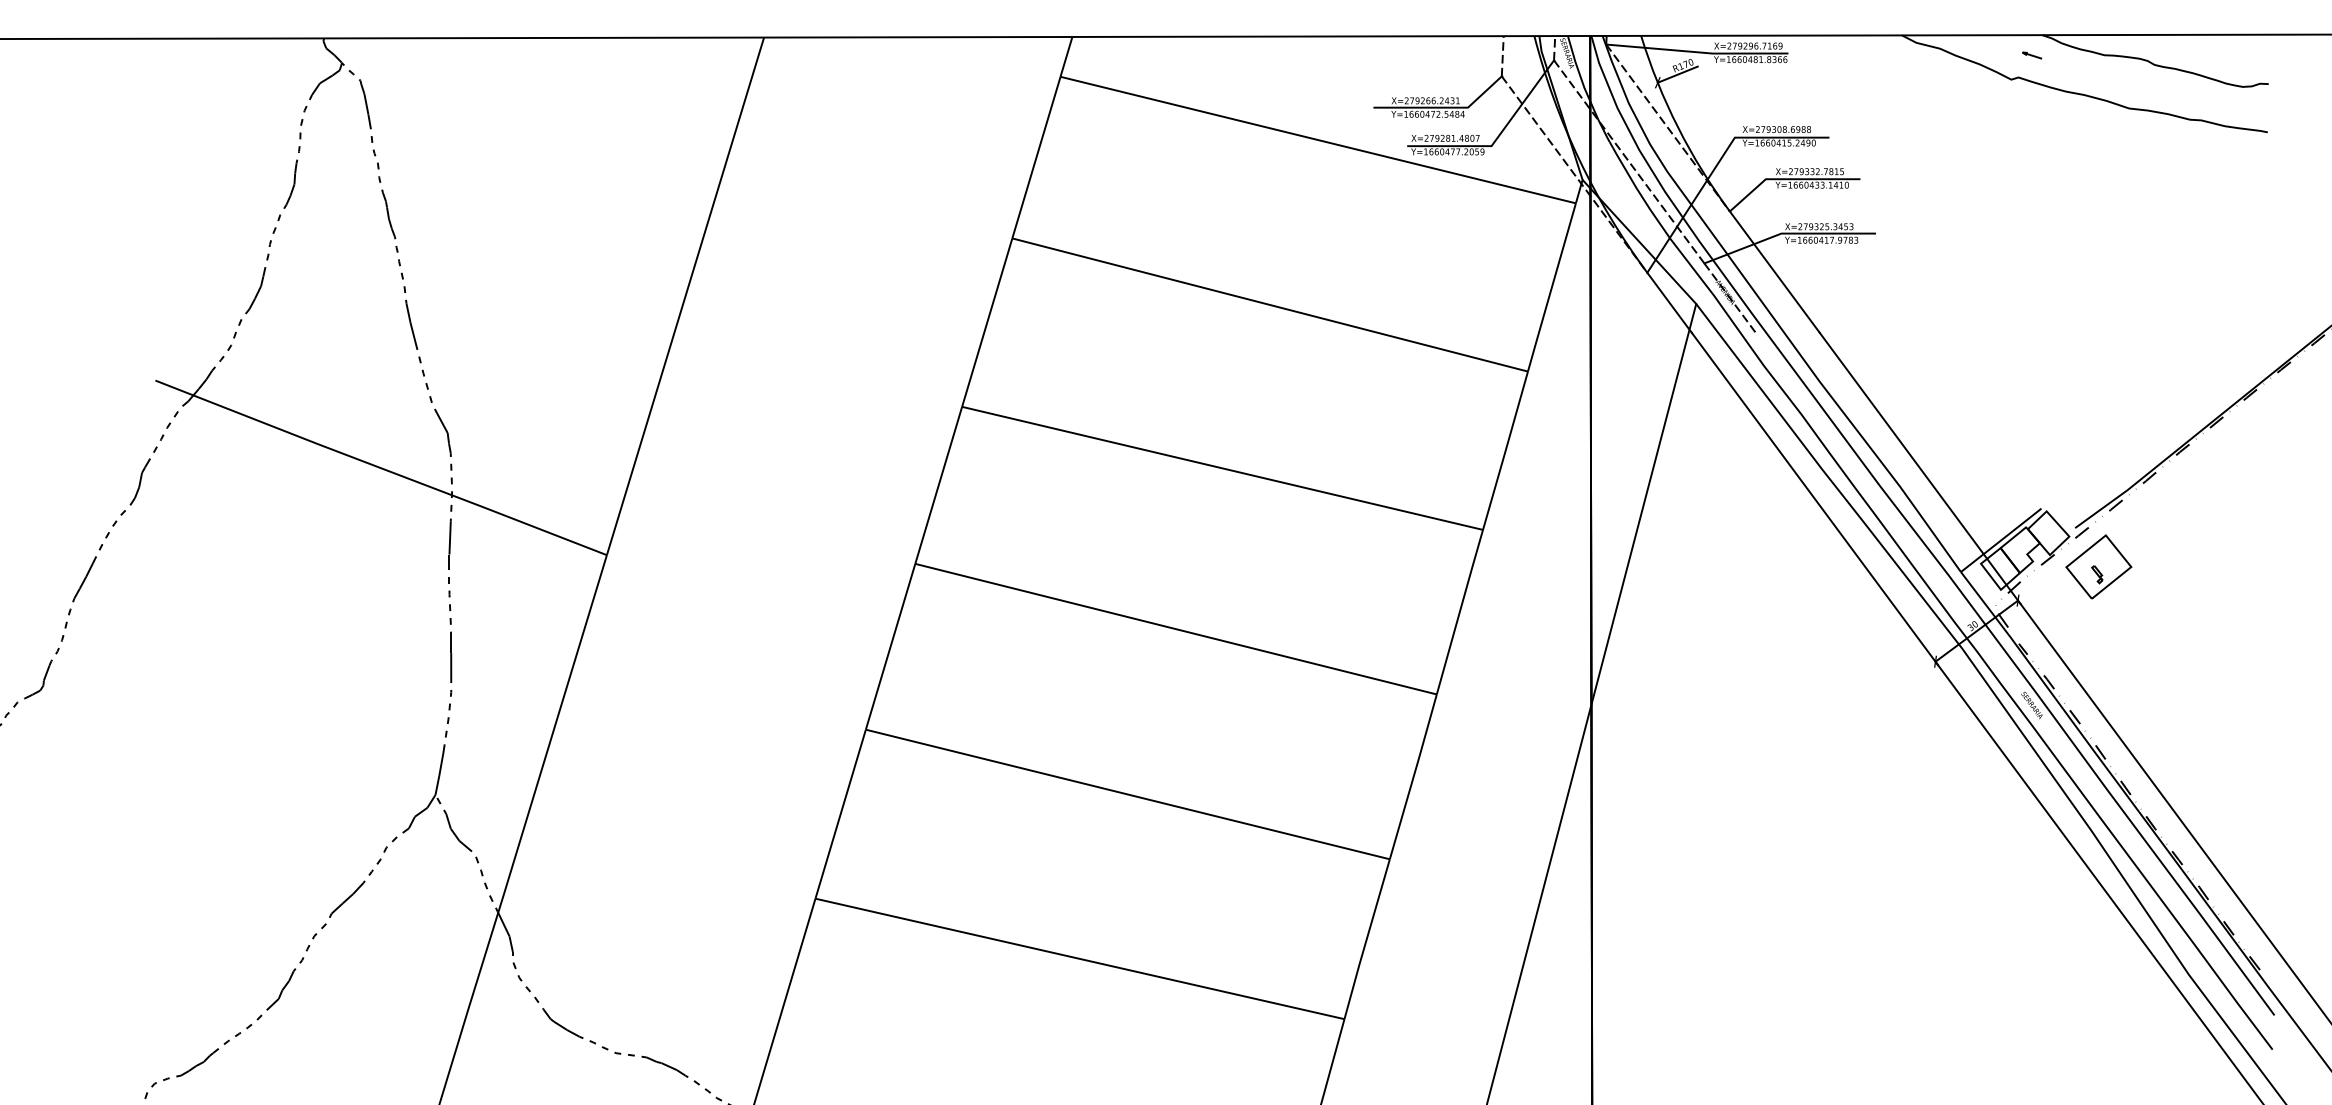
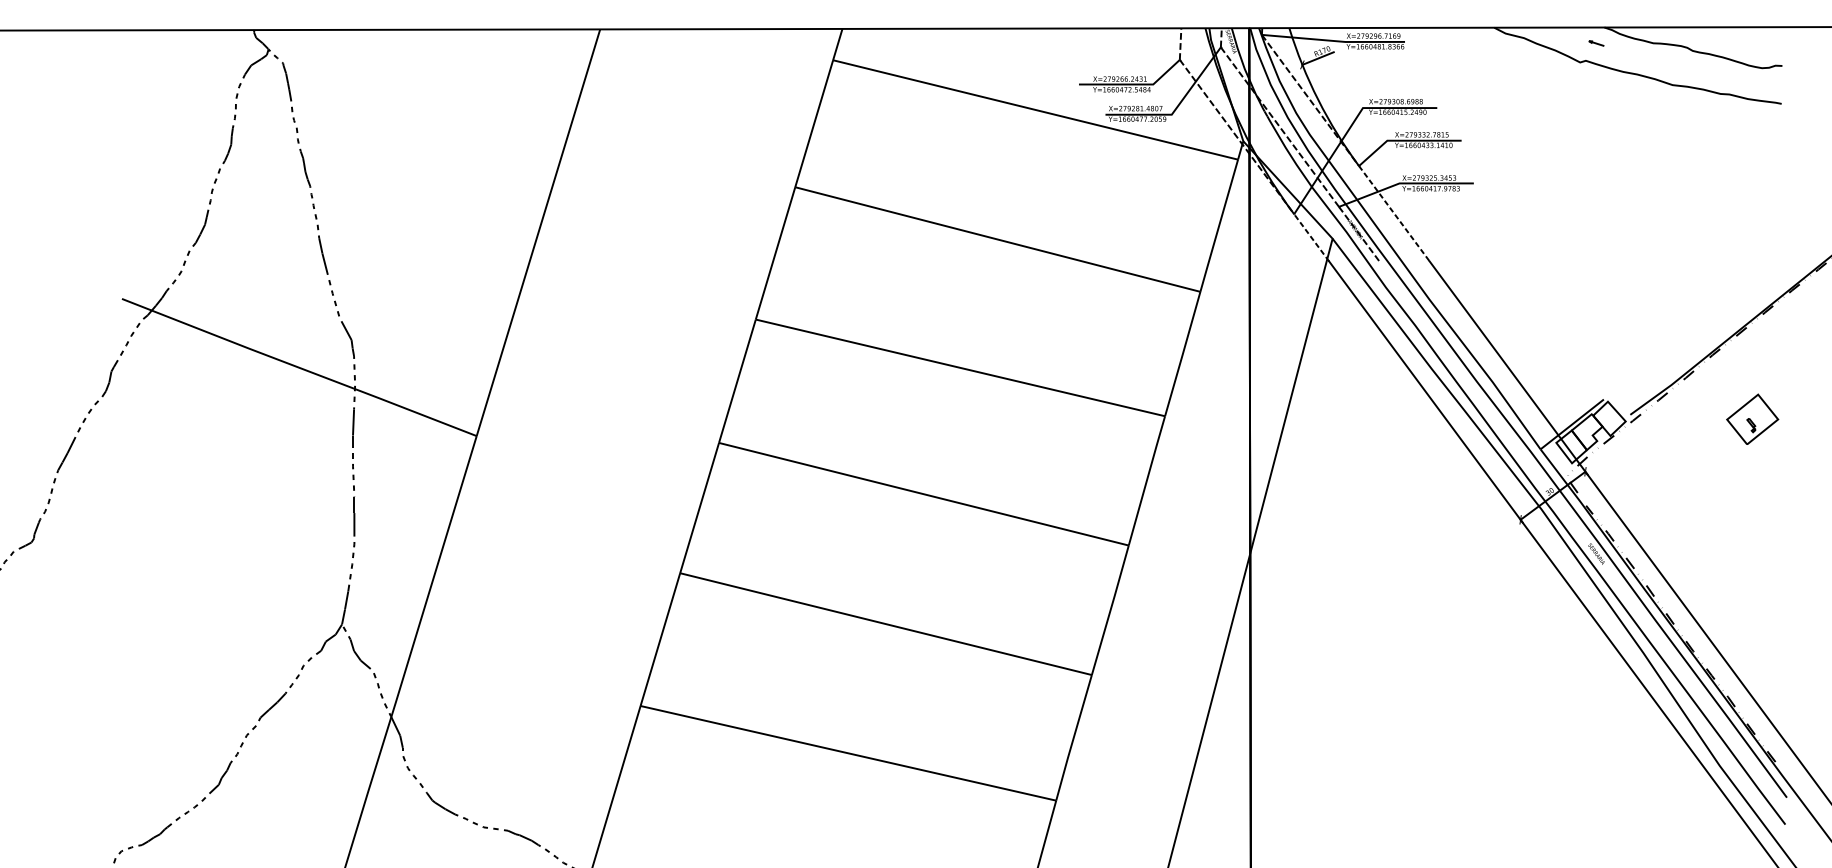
line: (1775, 272) -> (1394, 214), solid -> dashed
line: (1669, 302) -> (1311, 237), solid -> dashed
part: (2098, 566) -> (1752, 419), moved

